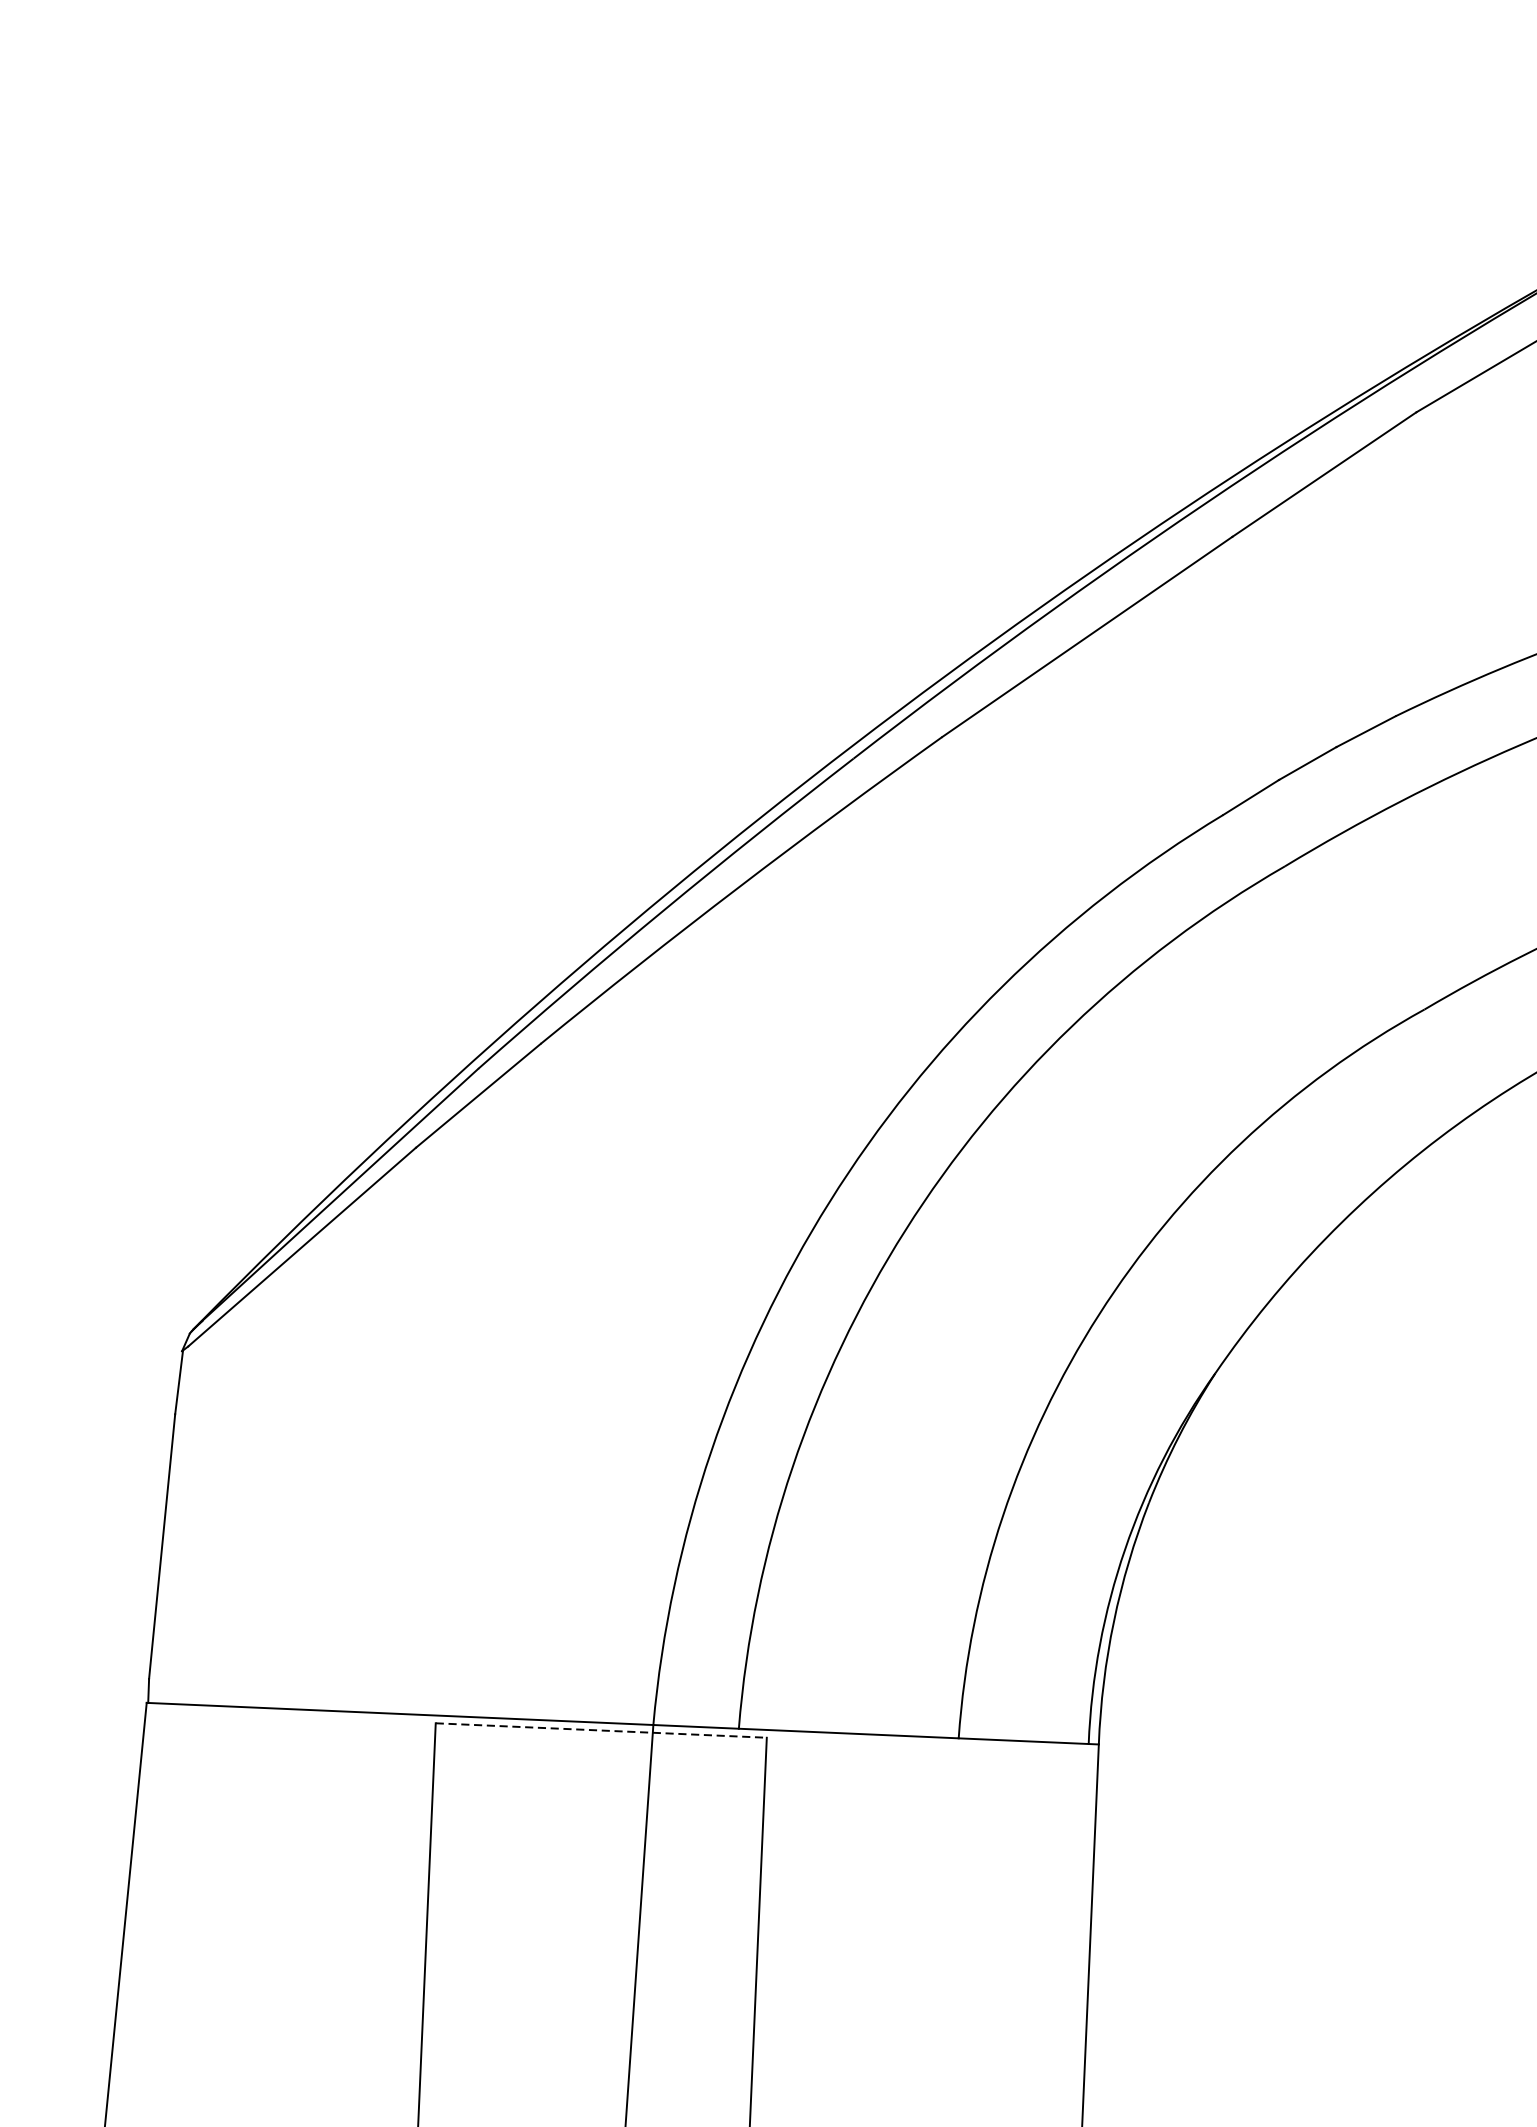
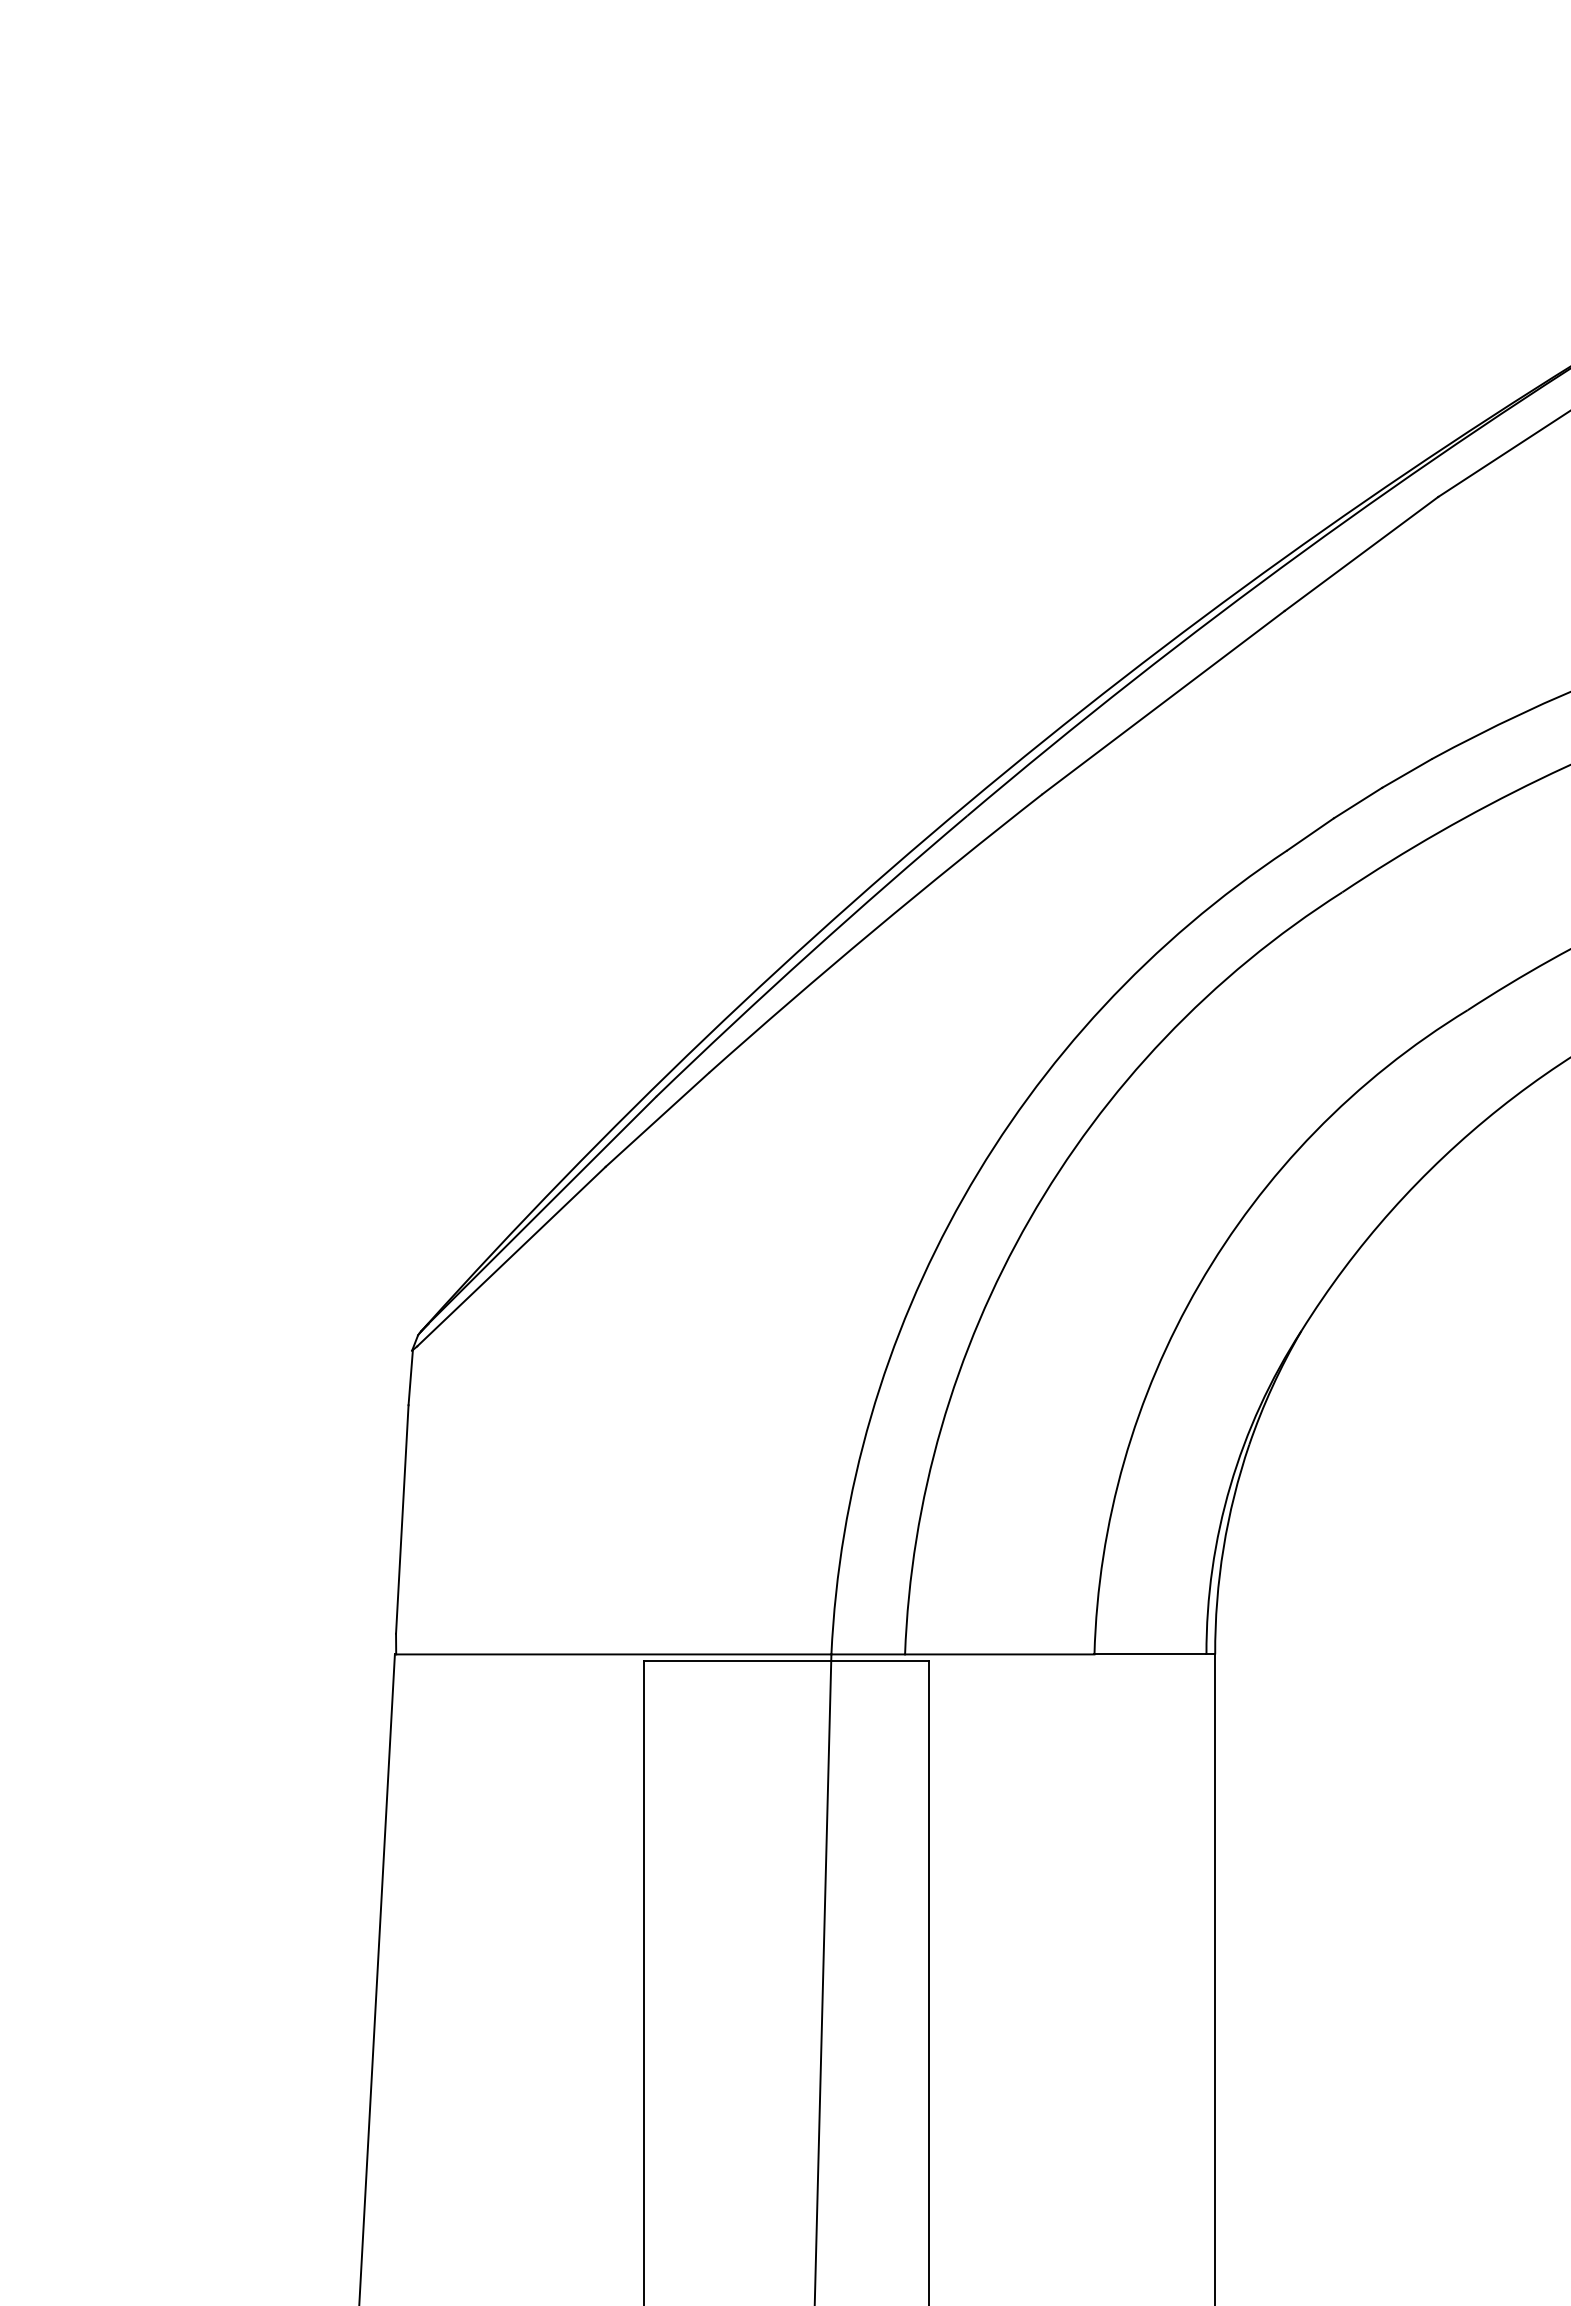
line: (600, 1730) -> (786, 1661), dashed -> solid

